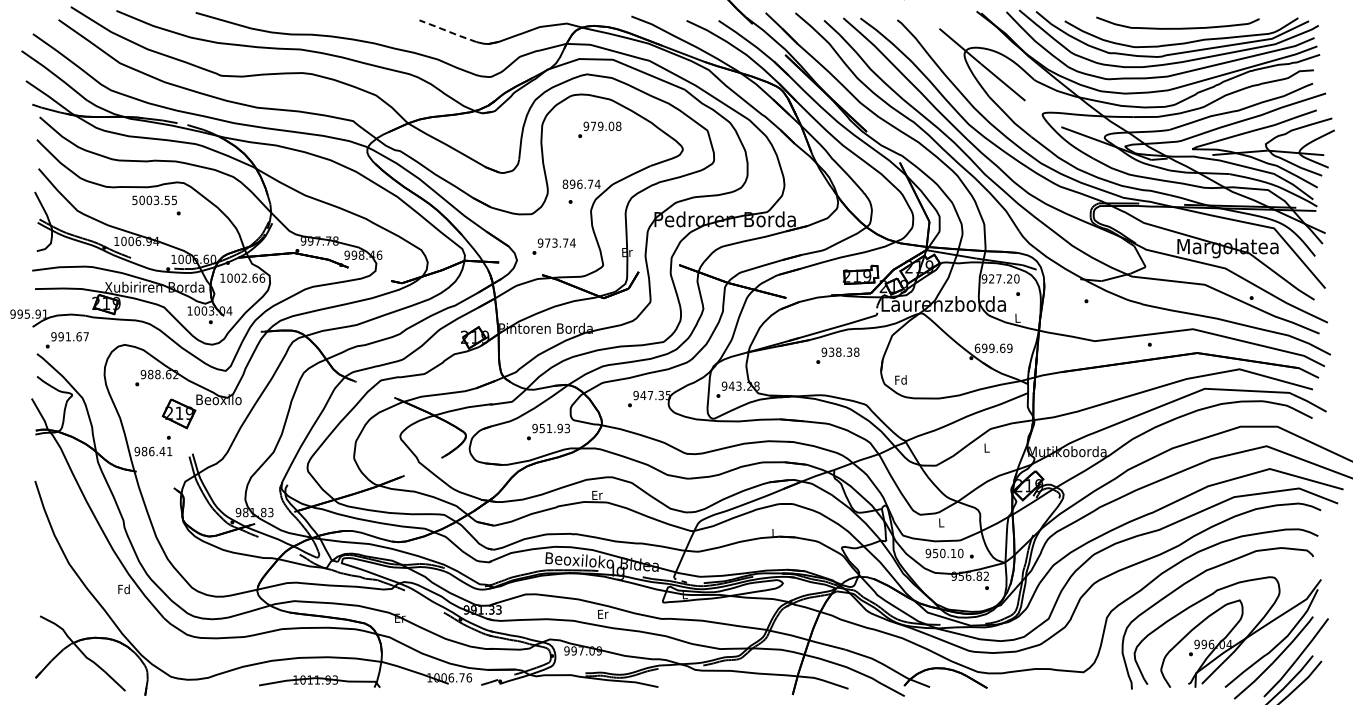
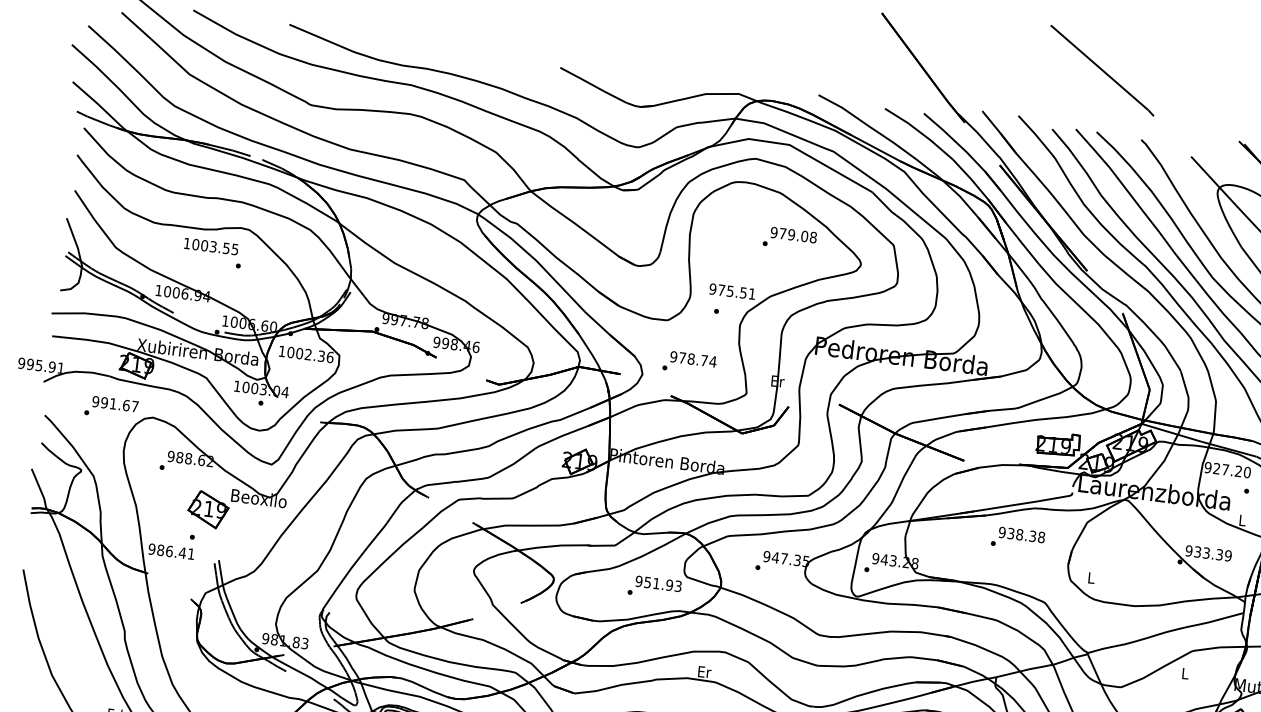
line: (448, 31) -> (593, 85), dashed -> solid
text: (599, 129) -> (789, 238), moved
text: (581, 183) -> (732, 290), 896.74 -> 975.51
text: (134, 200) -> (186, 243), 5003.55 -> 1003.55
text: (554, 242) -> (690, 358), 973.74 -> 978.74
text: (254, 277) -> (320, 355), 1002.66 -> 1002.36
text: (66, 340) -> (110, 408), moved
text: (989, 347) -> (1203, 551), 699.69 -> 933.39
text: (900, 379) -> (1090, 577), Fd -> L

